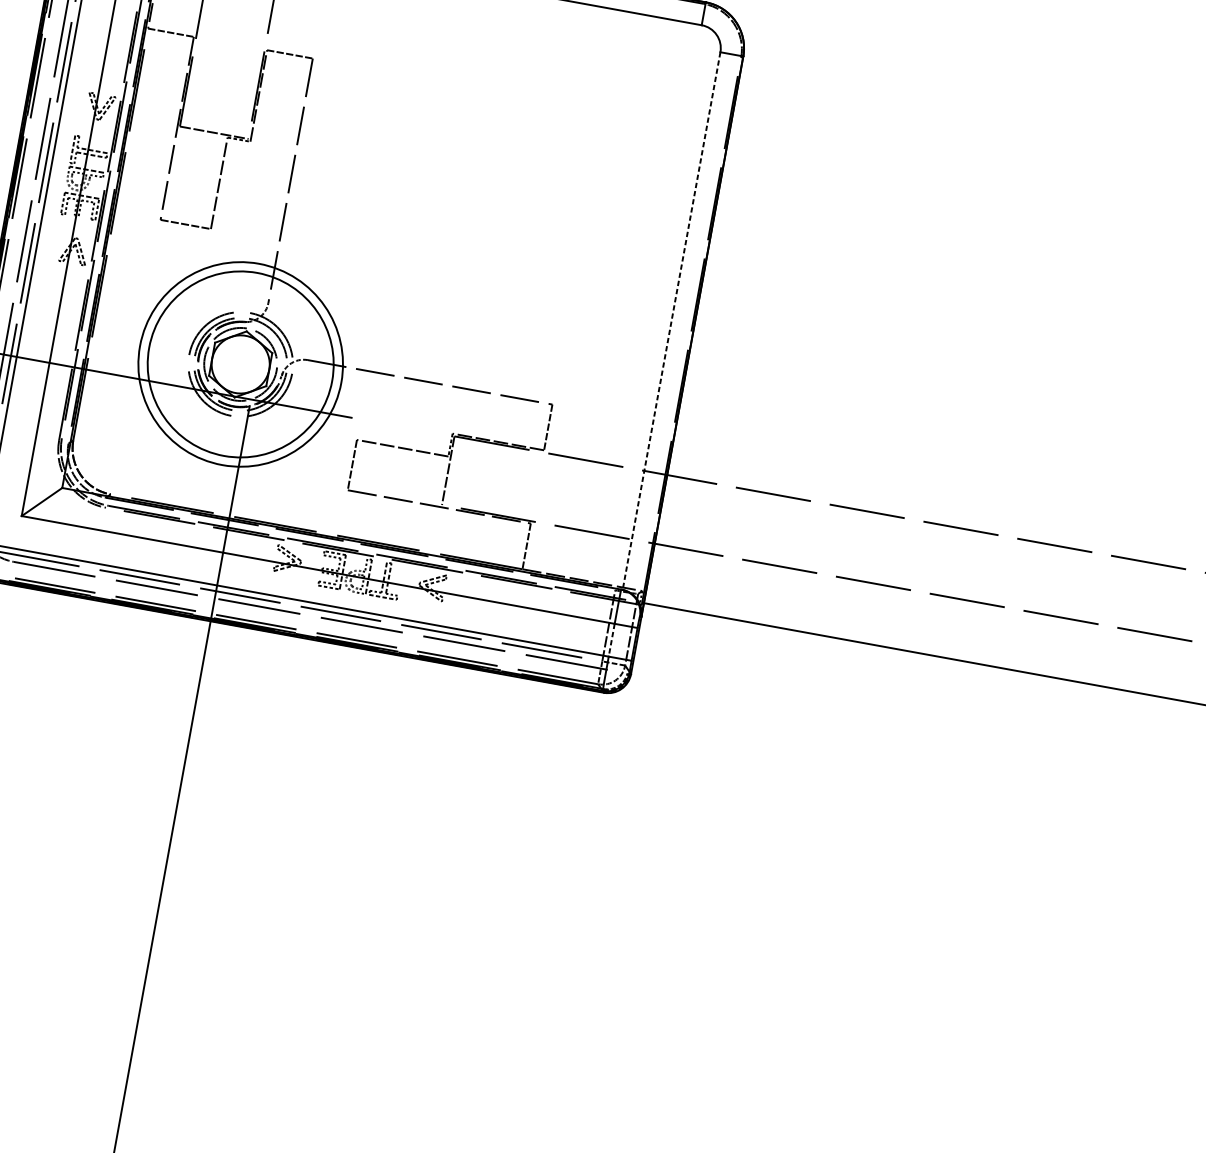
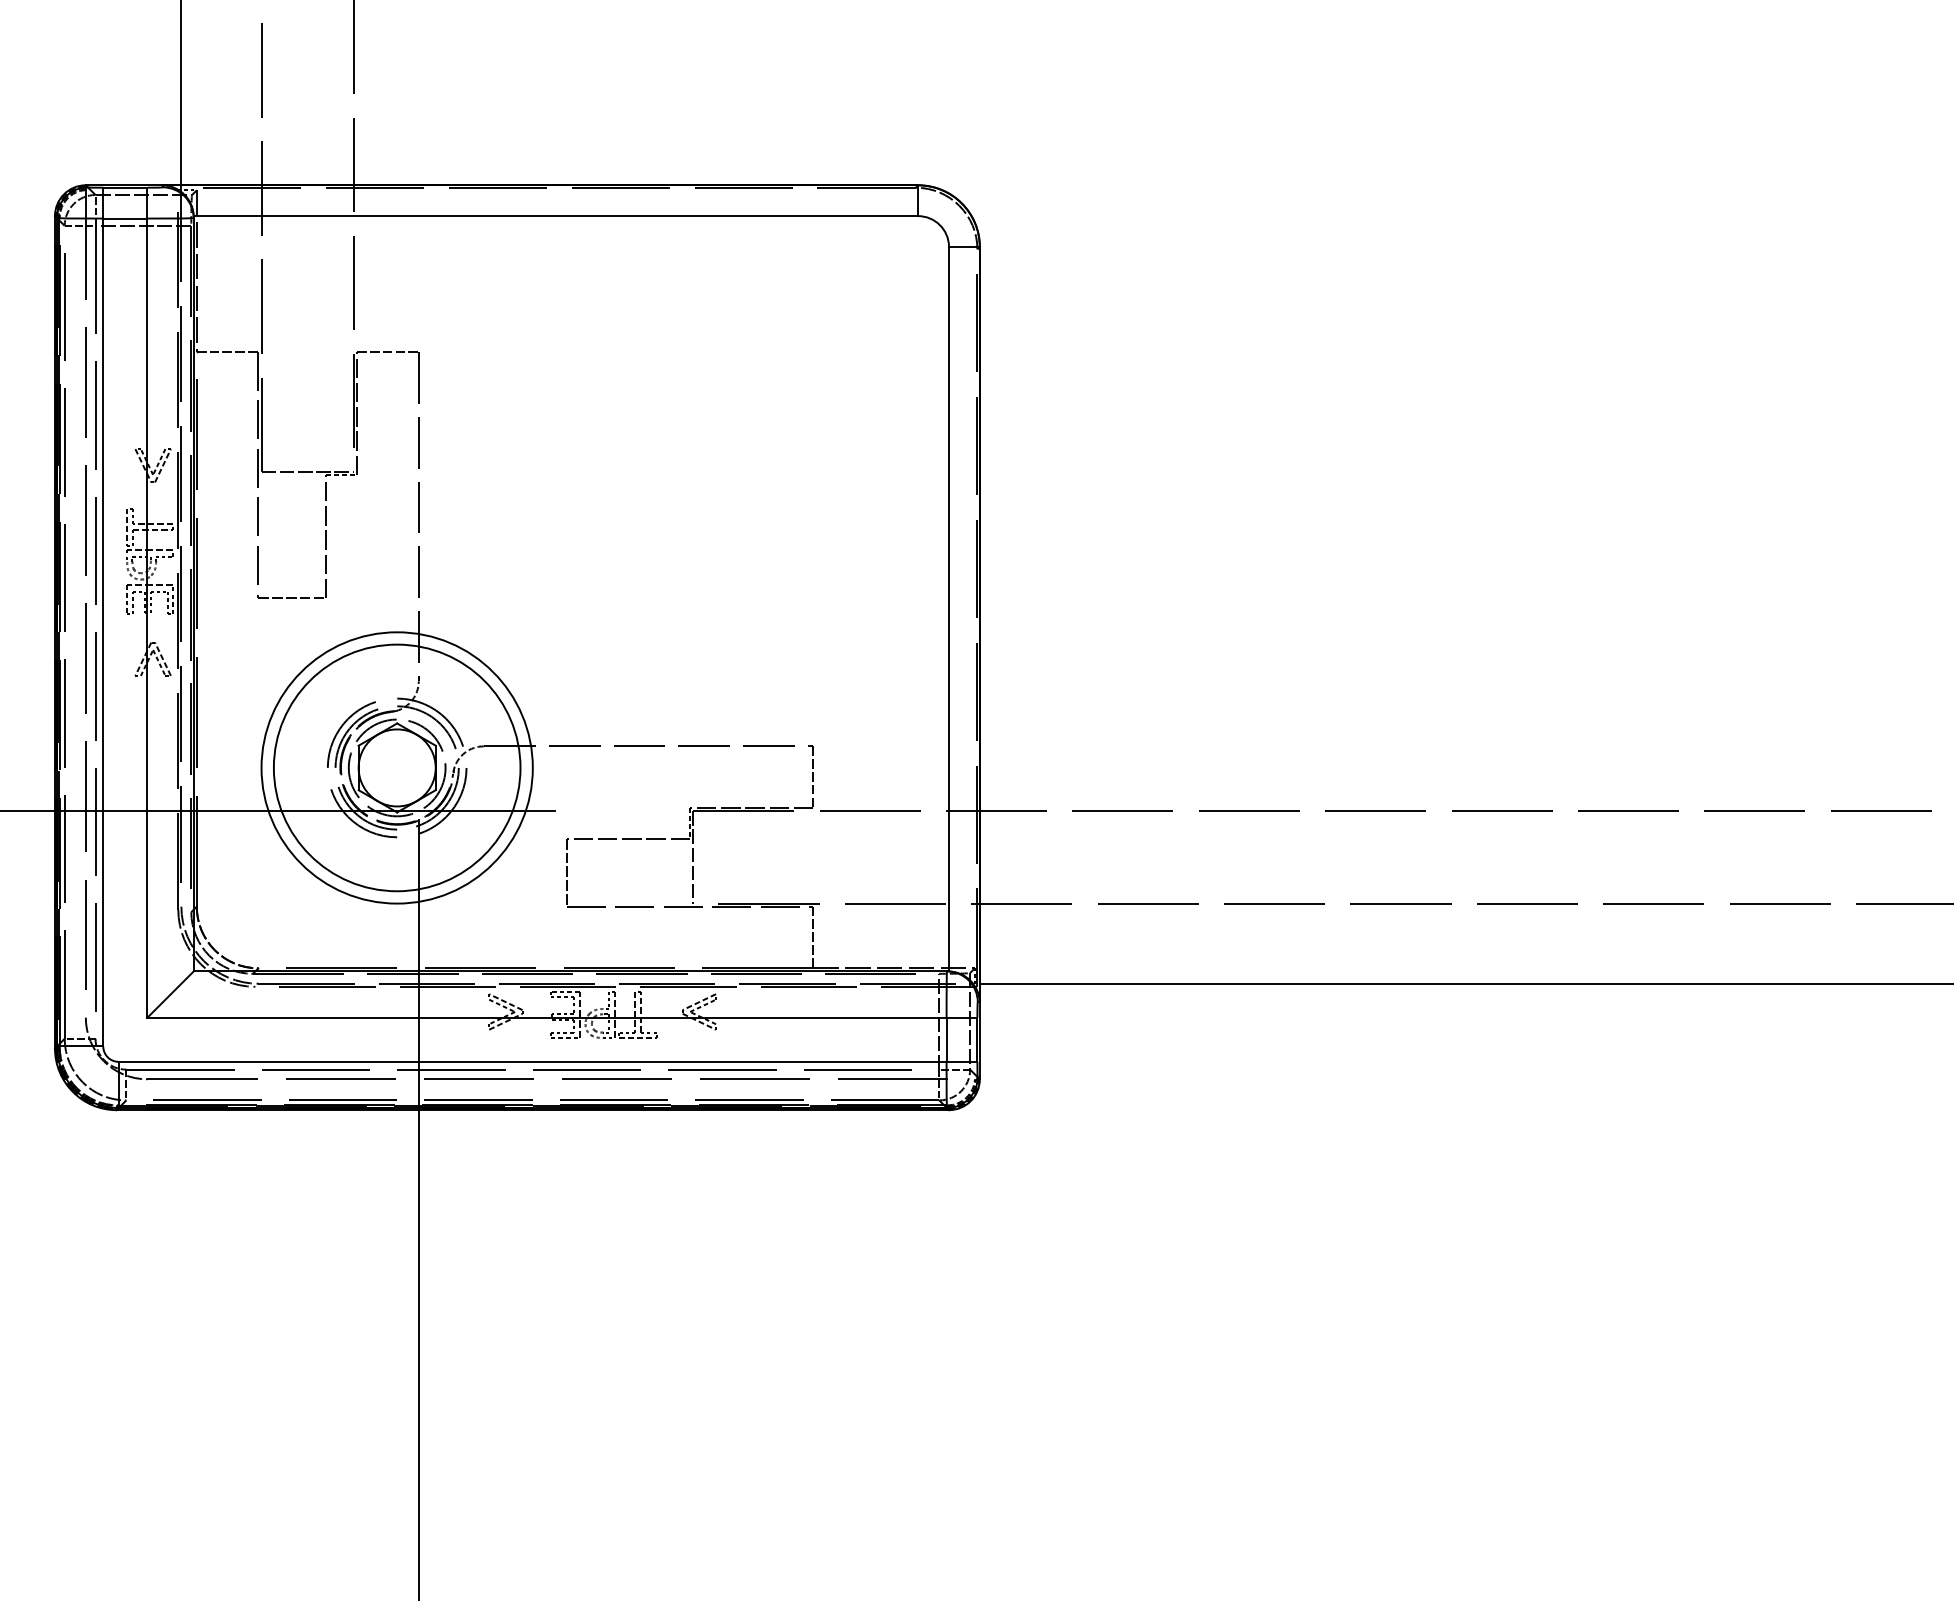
line: (671, 321) -> (949, 609), dashed -> solid
line: (611, 640) -> (946, 1040), dashed -> solid

